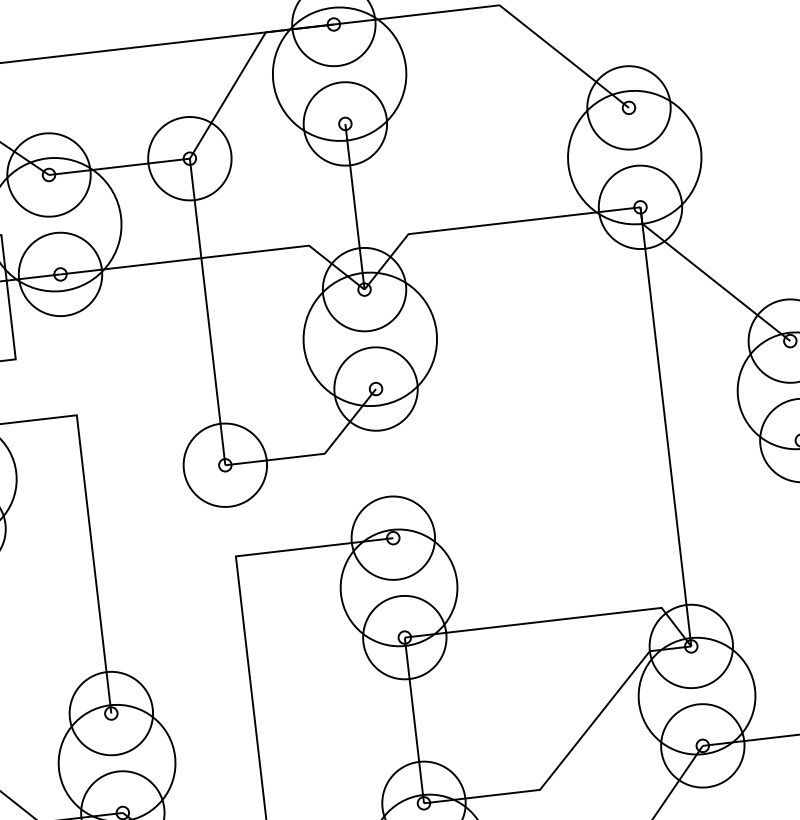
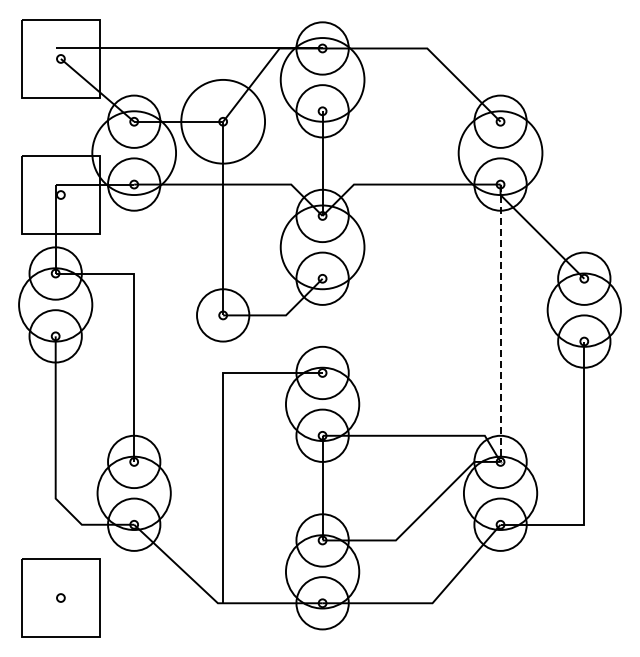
circle: (190, 158) -> (223, 121), size x1.6
line: (666, 428) -> (500, 324), solid -> dashed

